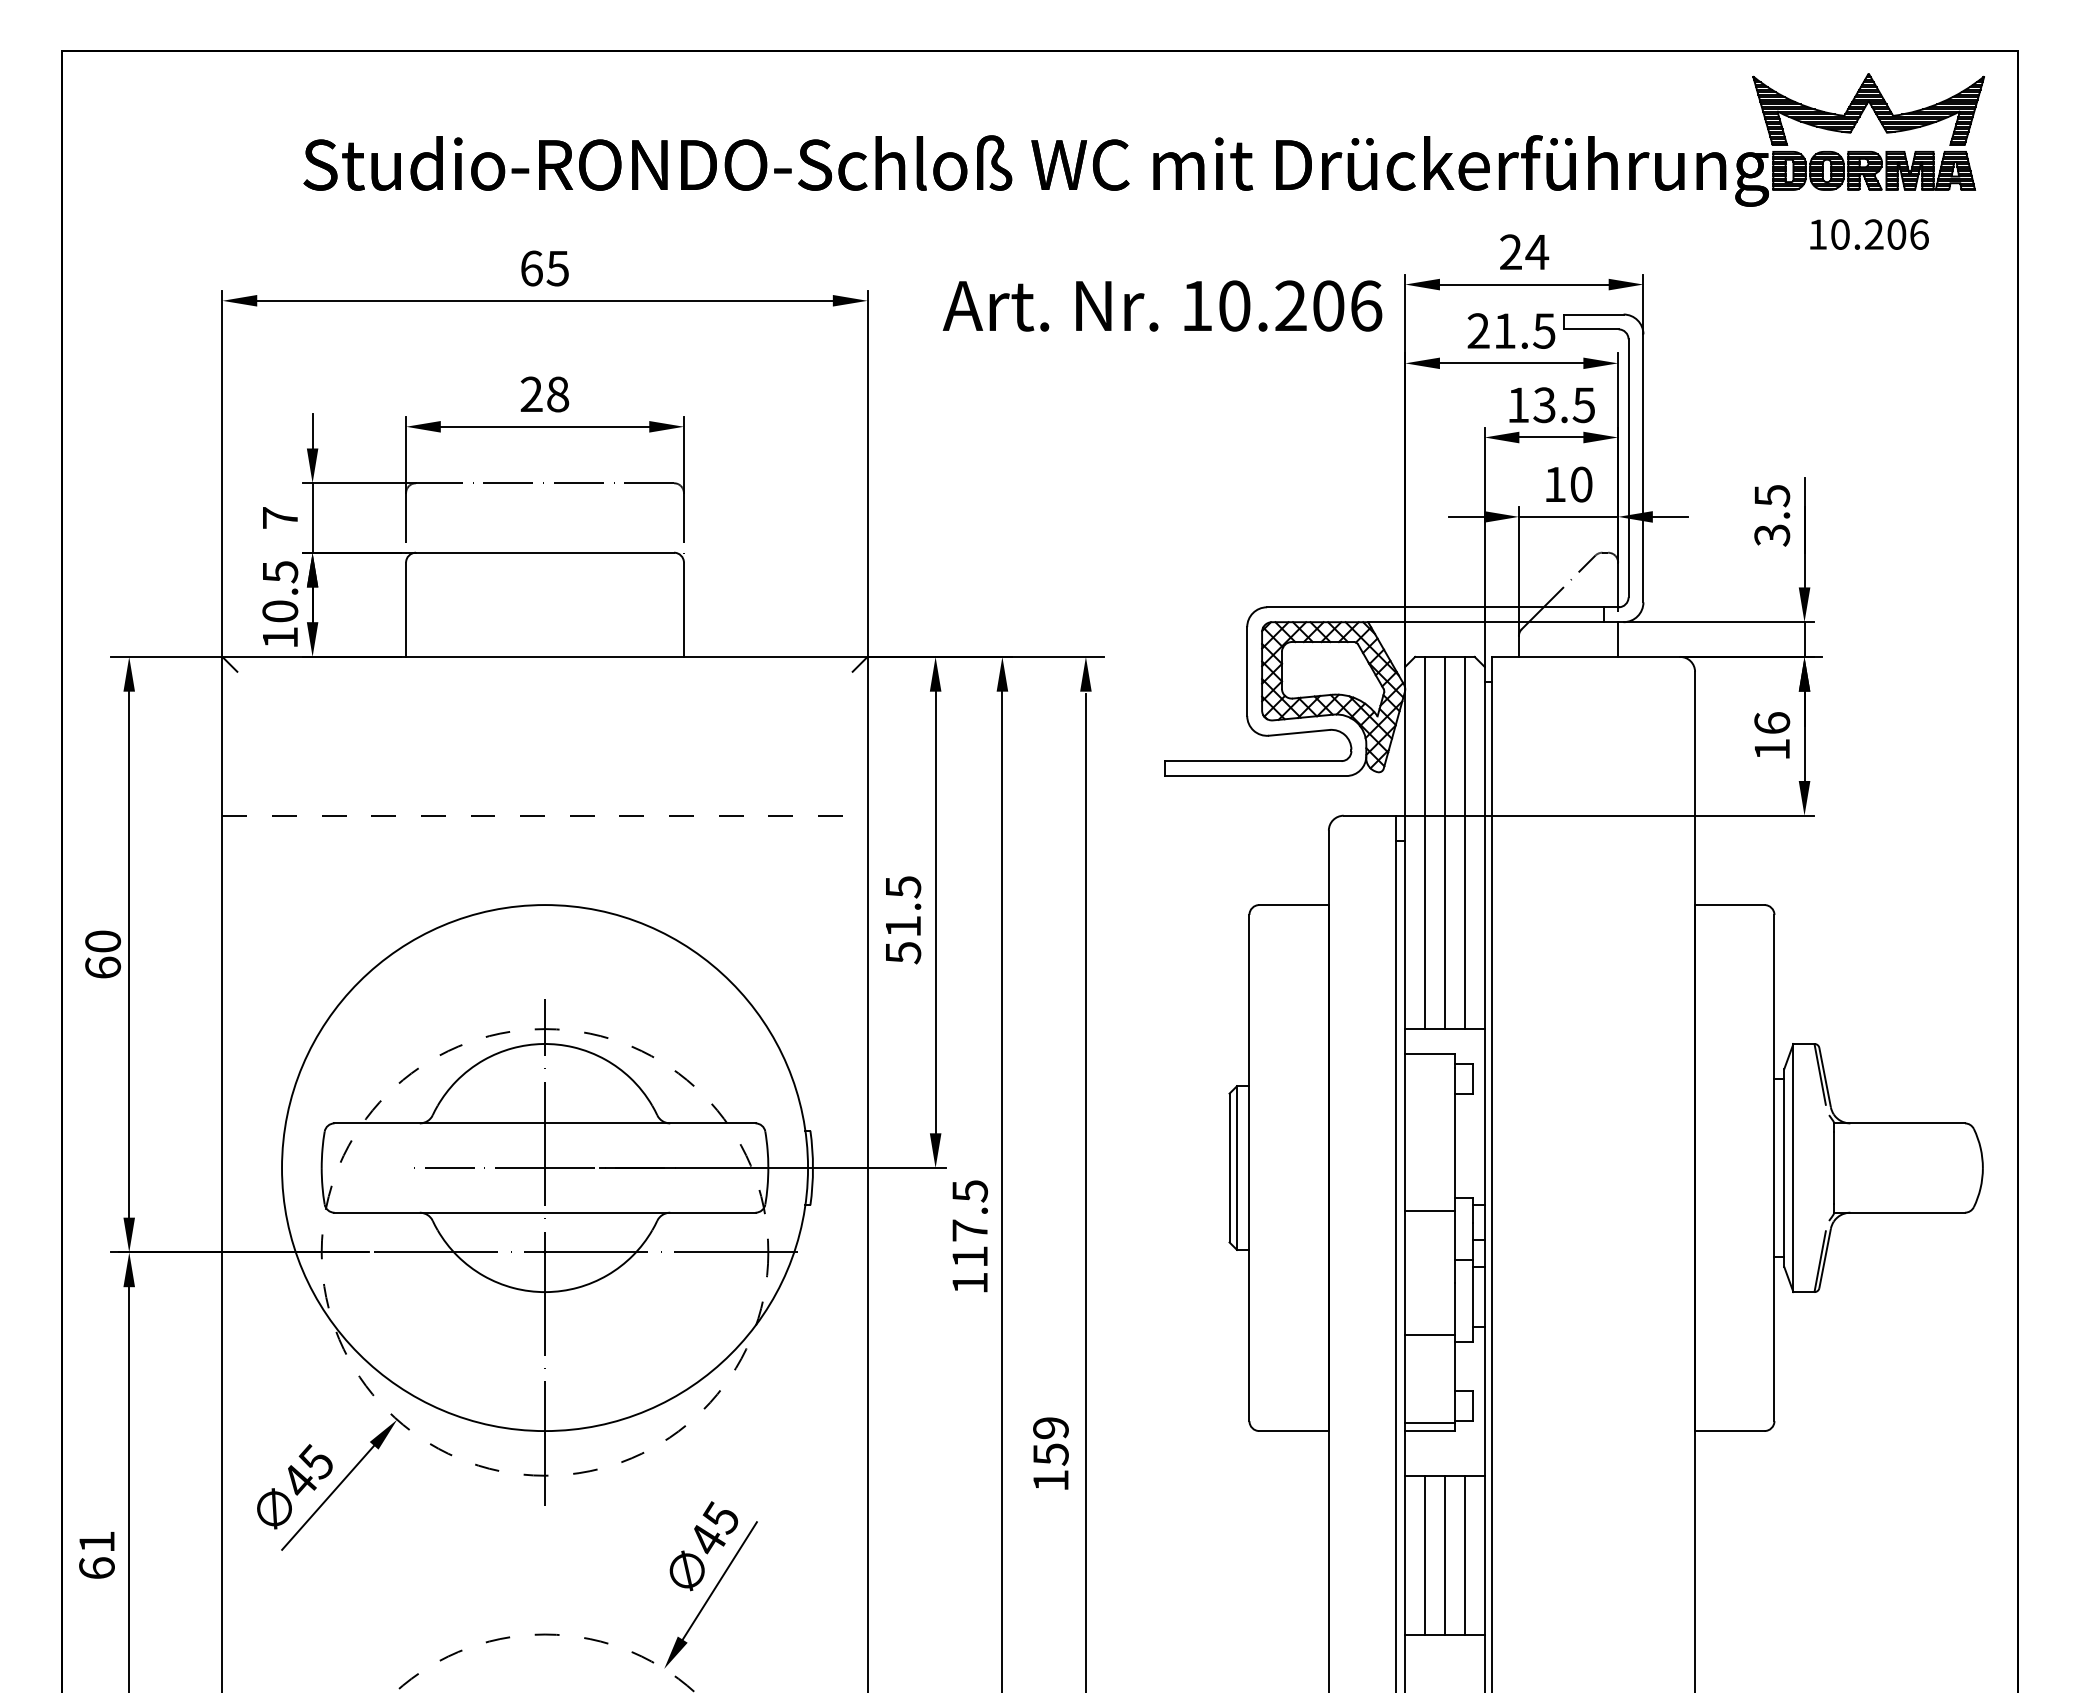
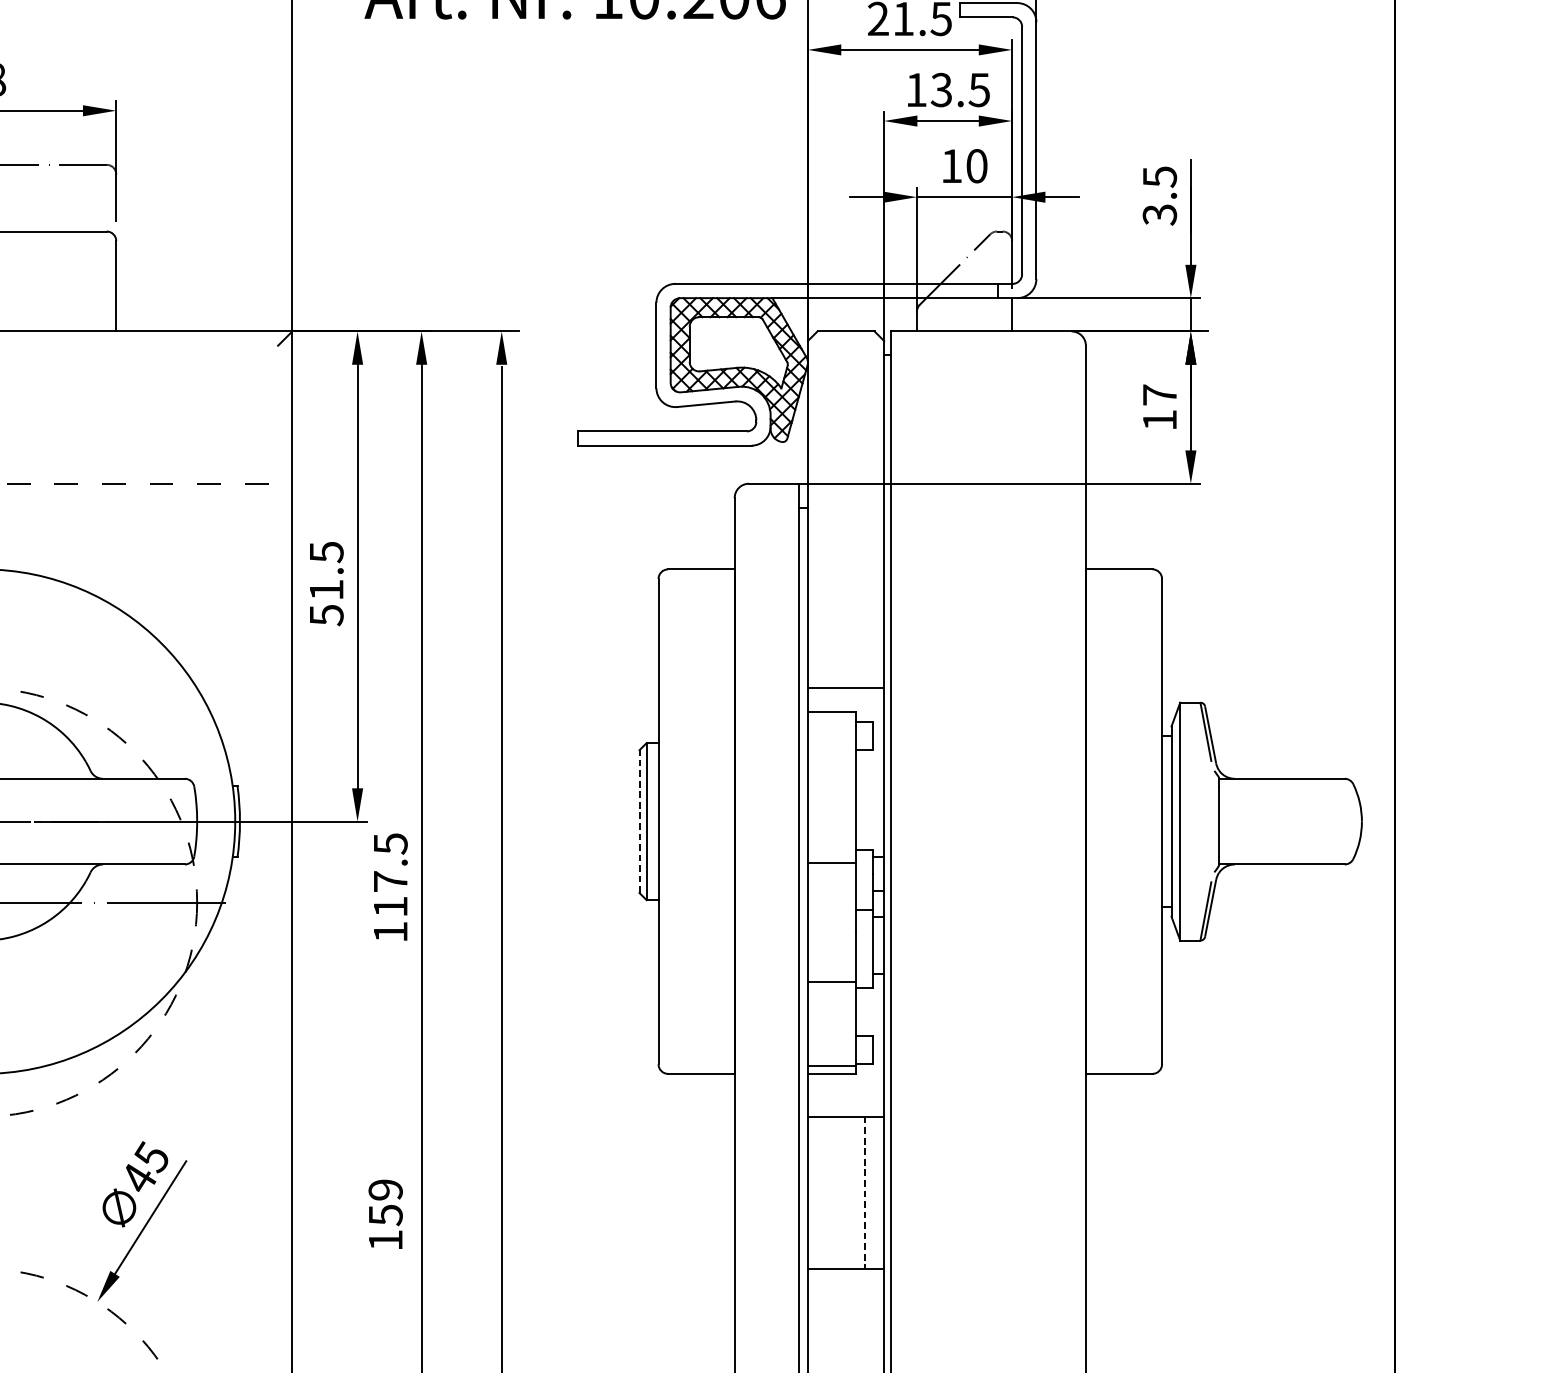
text: (1772, 722) -> (1160, 394), 16 -> 17
line: (1425, 842) -> (827, 509), removed
line: (1444, 842) -> (845, 509), removed
line: (1464, 842) -> (864, 509), removed
line: (1229, 1167) -> (639, 821), solid -> dashed
text: (1050, 1453) -> (385, 1214), moved
line: (1425, 1554) -> (827, 1192), removed
line: (1444, 1554) -> (845, 1192), removed
line: (1464, 1555) -> (864, 1193), solid -> dashed

